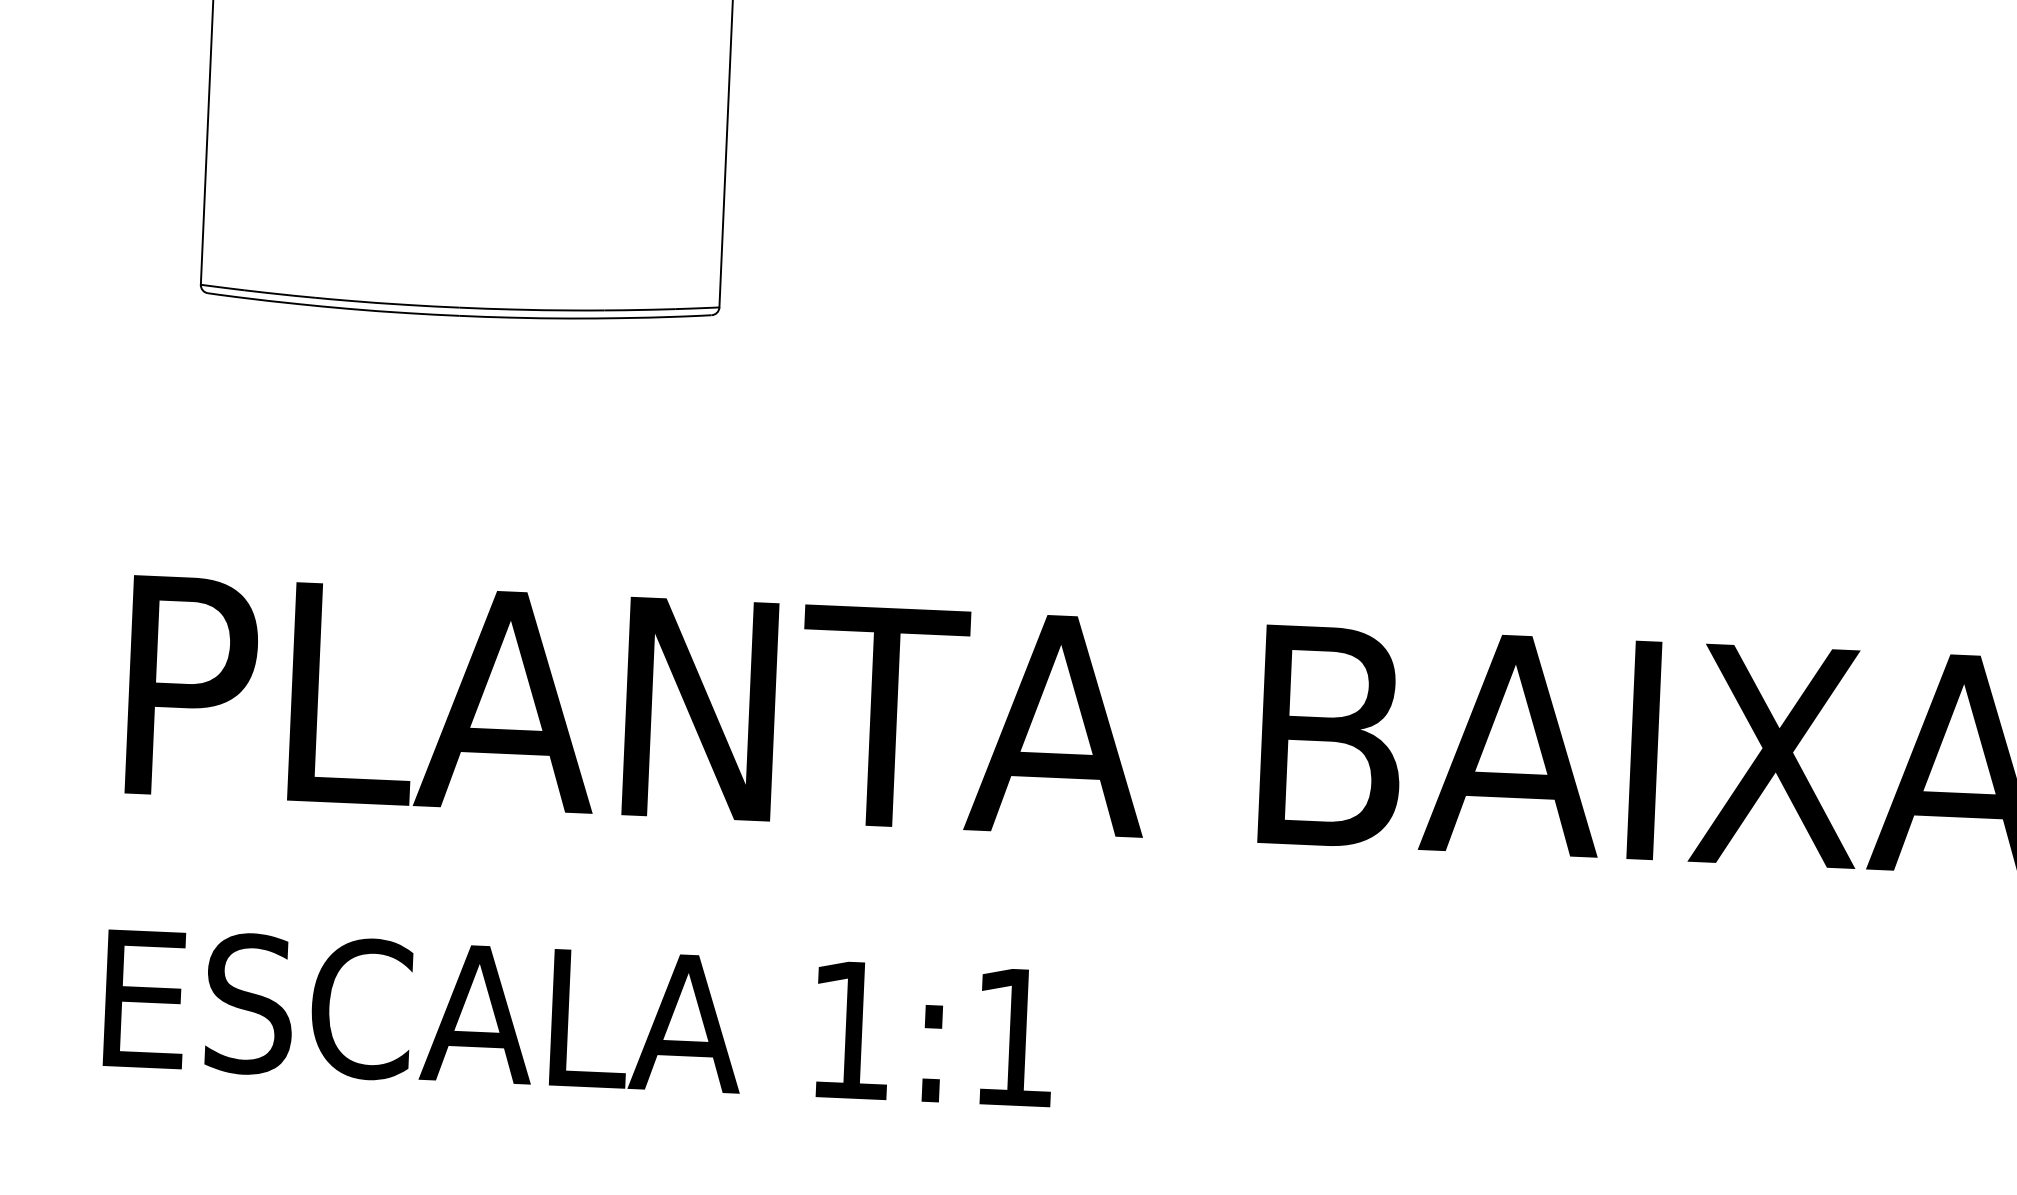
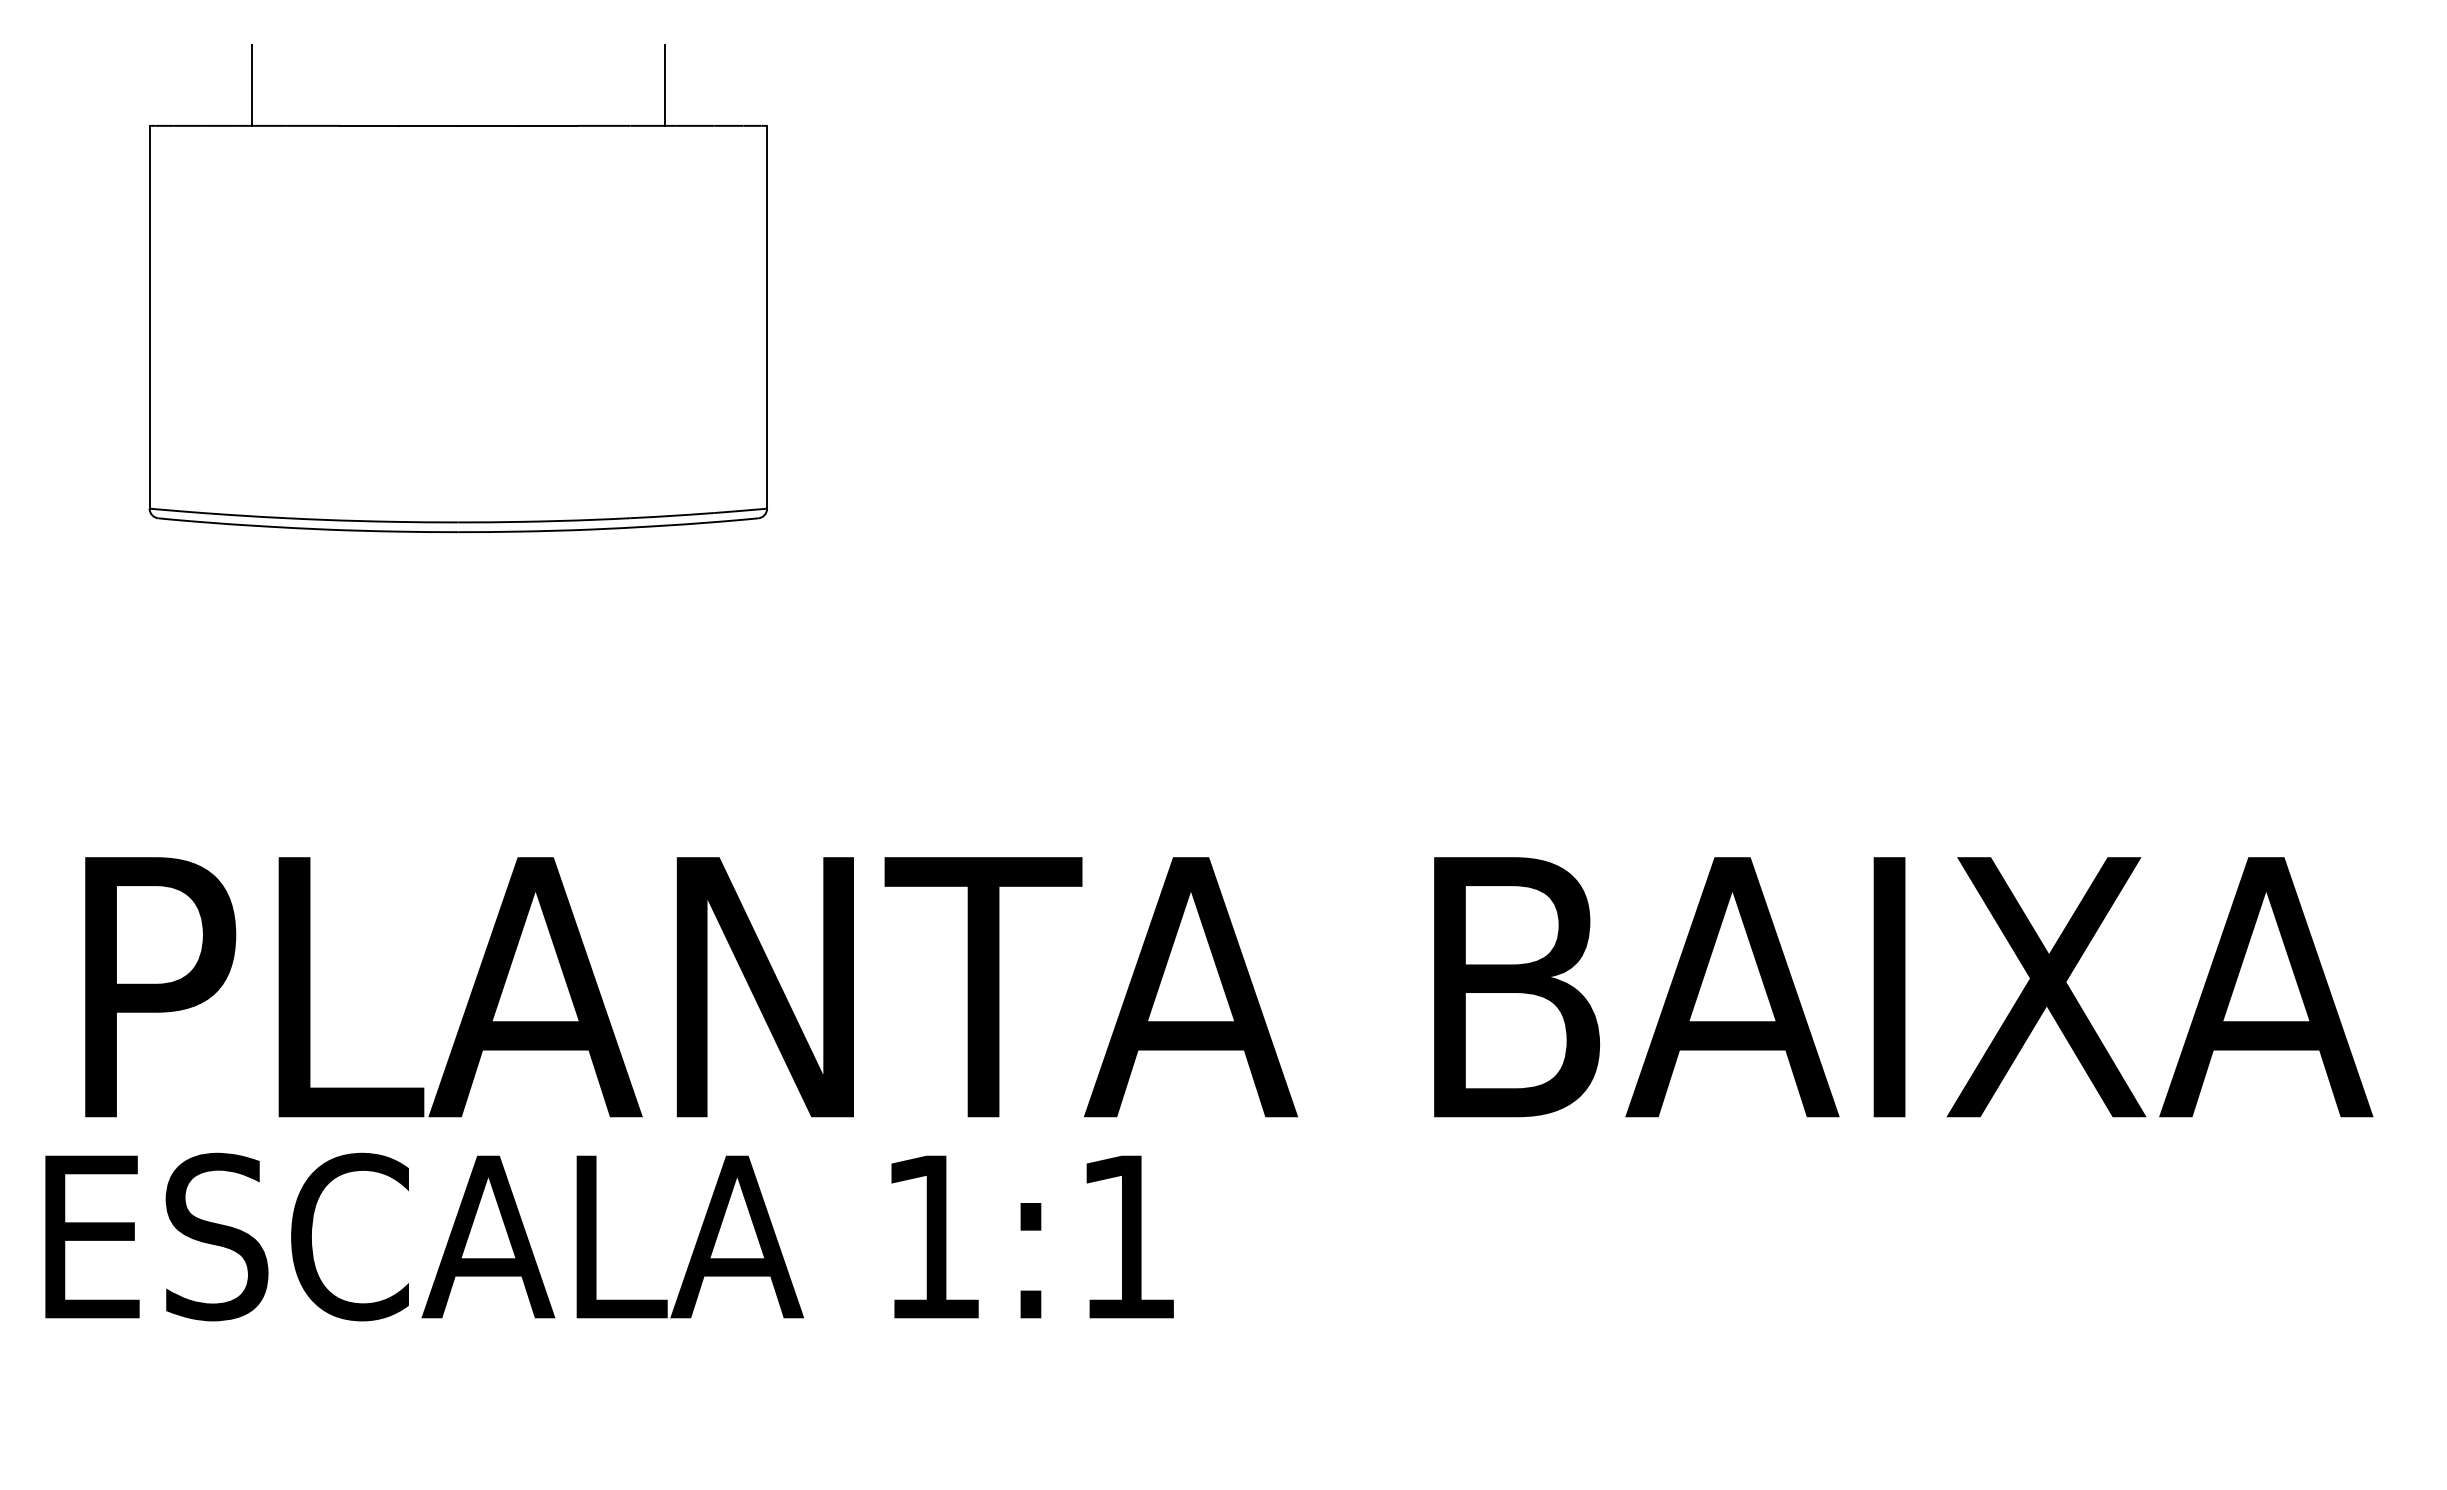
text: (579, 1017) -> (609, 1236), moved

